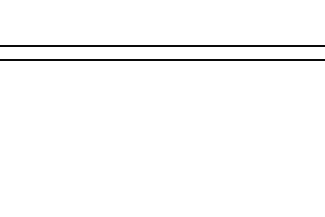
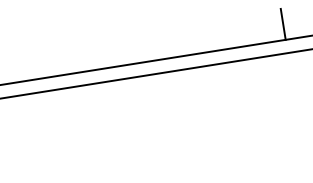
line: (286, 30) -> (283, 24), added

